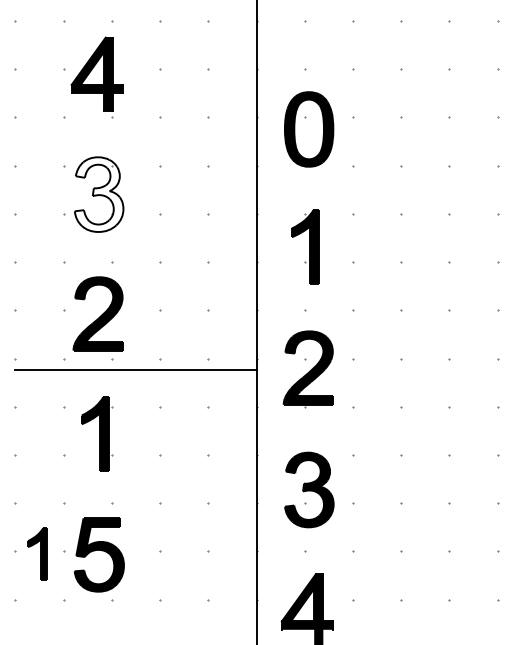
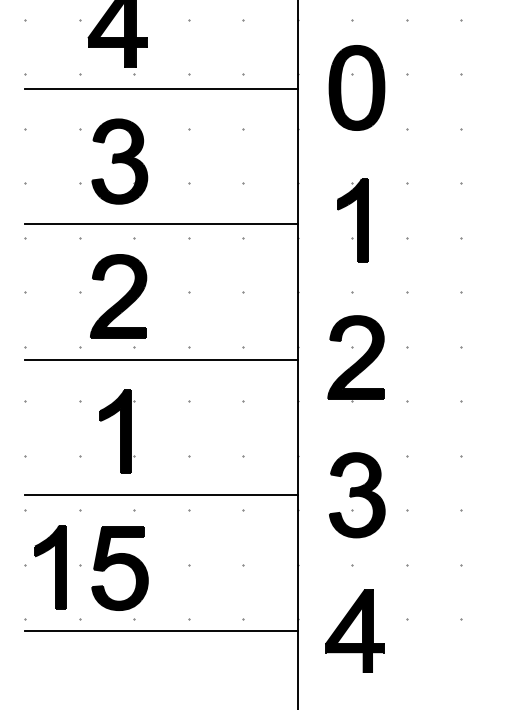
line: (135, 130) -> (160, 89), added
fill: (98, 194) -> (119, 161), added
line: (135, 250) -> (160, 224), added
line: (135, 490) -> (160, 495), added
part: (37, 553) -> (50, 566), size x1.43
line: (135, 610) -> (160, 631), added

